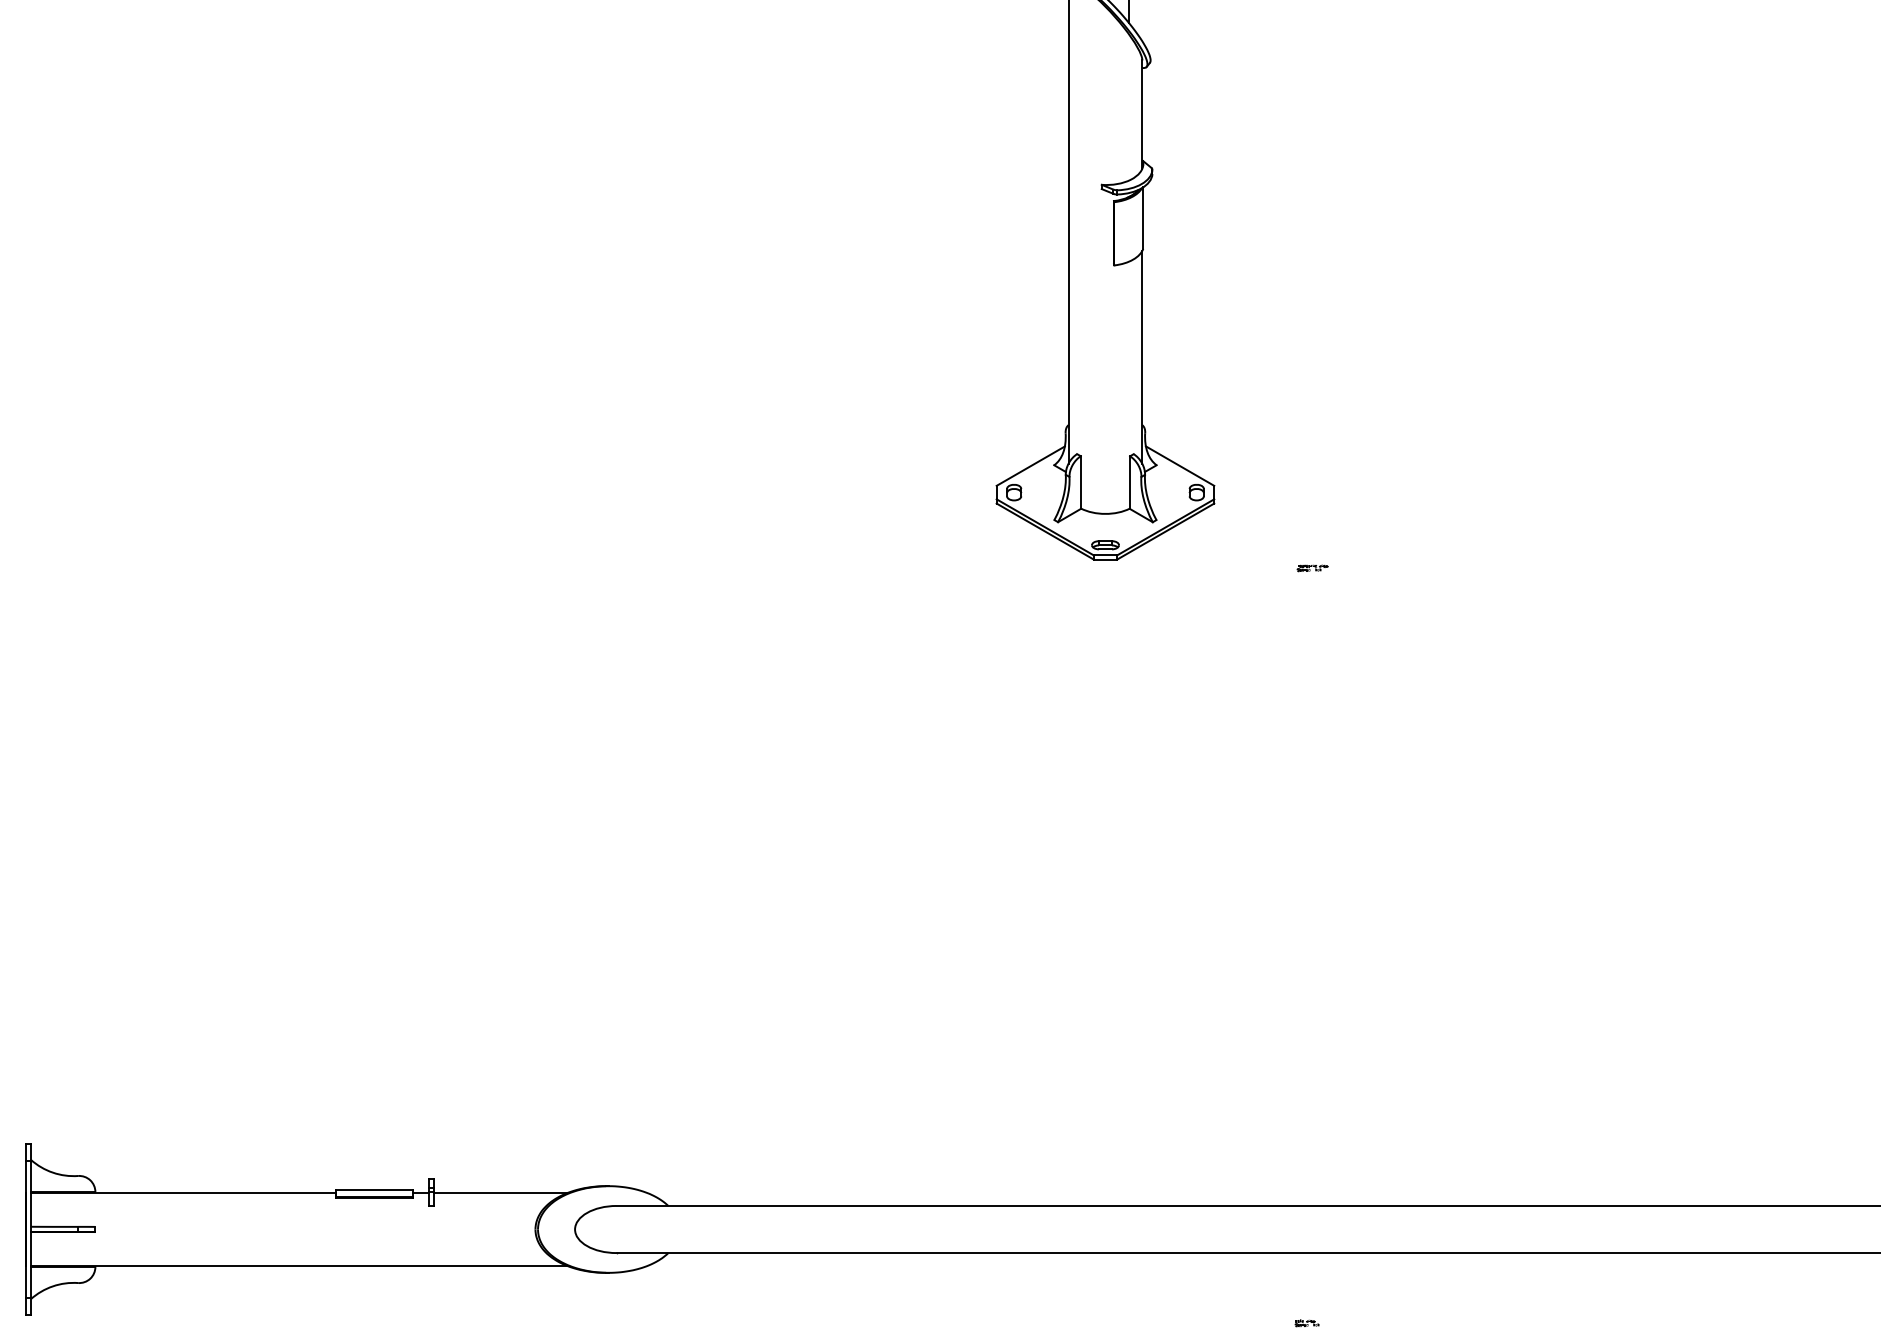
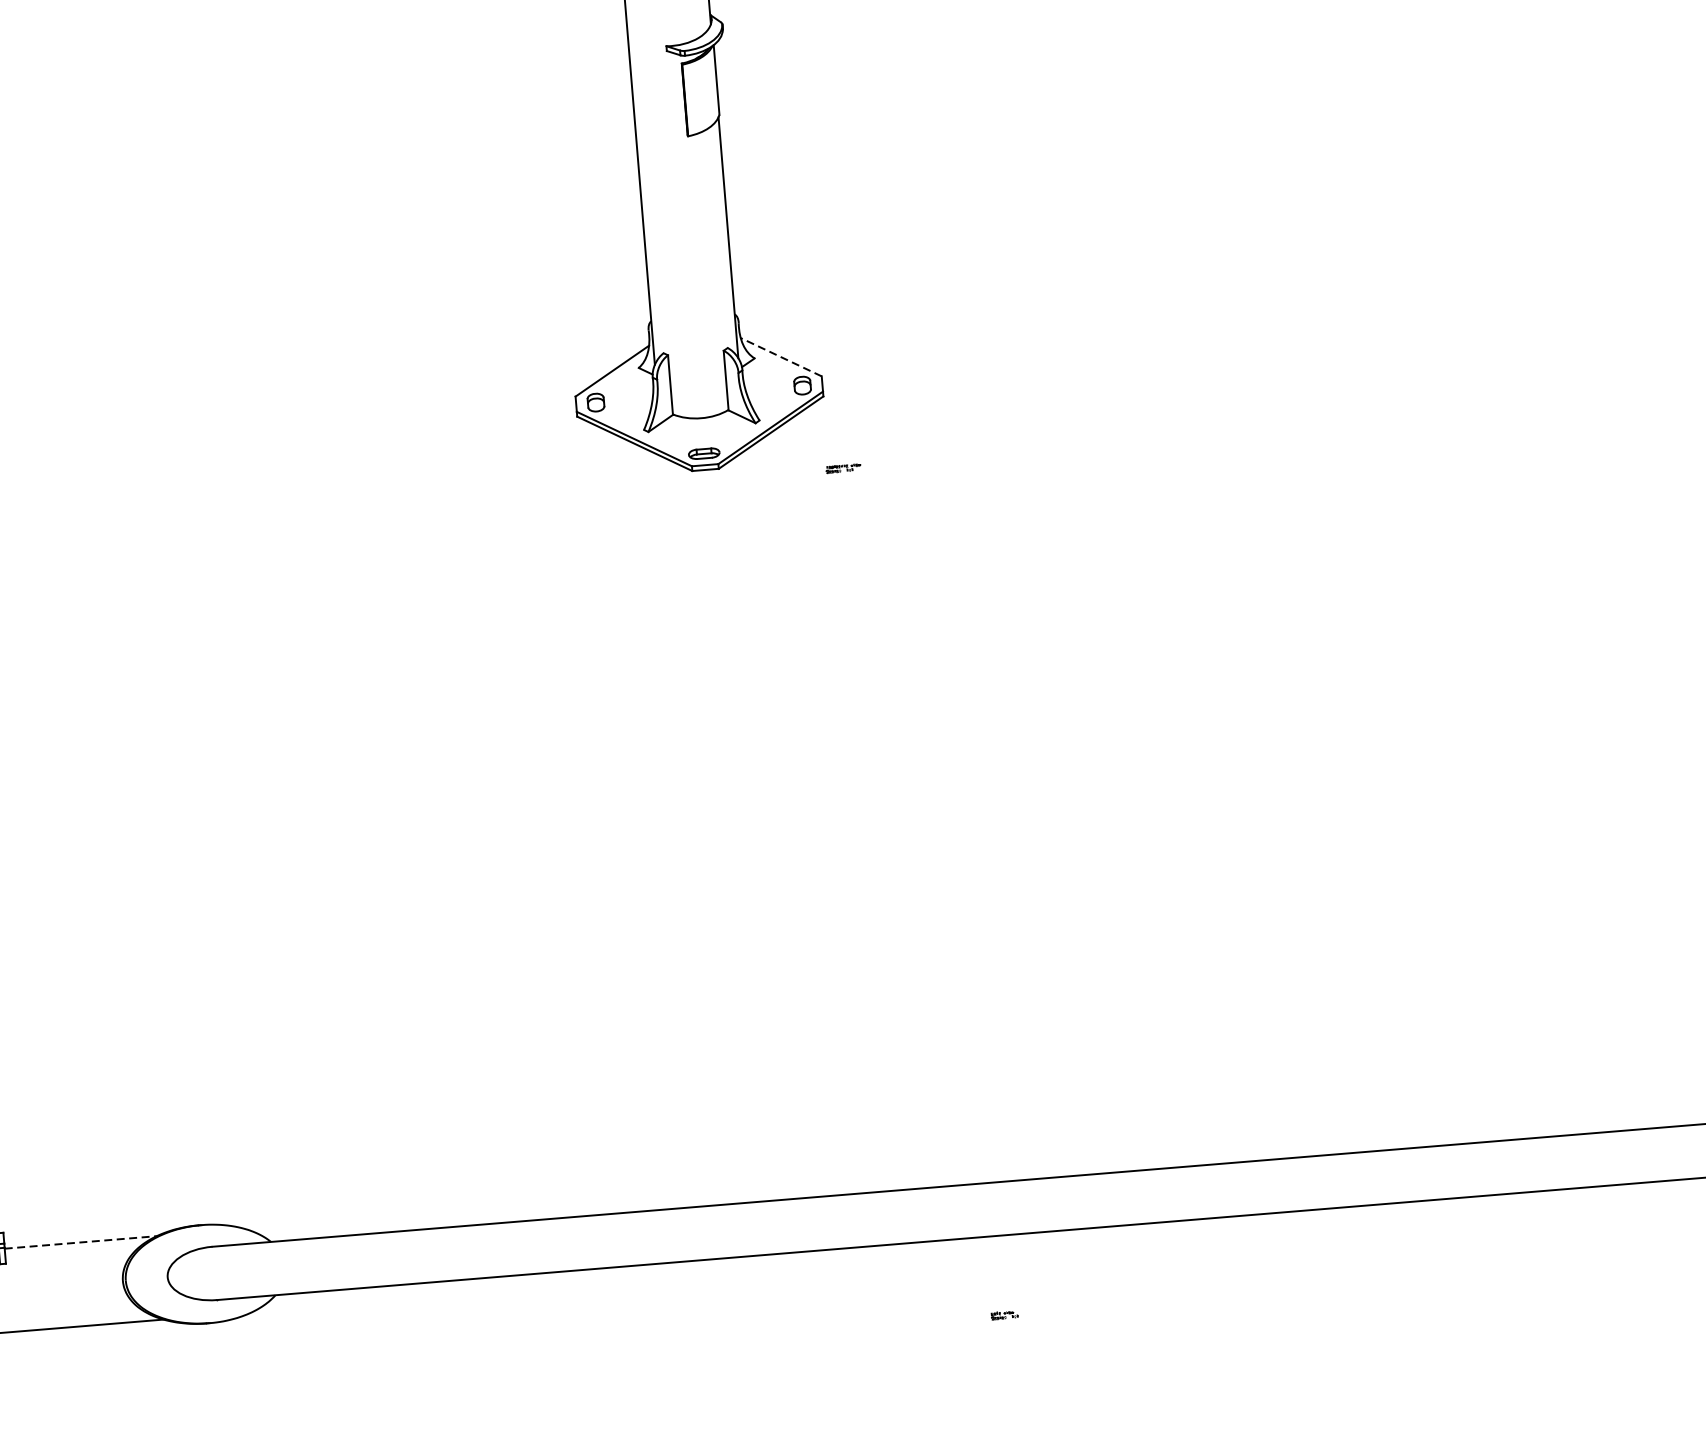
line: (1179, 465) -> (780, 356), solid -> dashed
part: (1312, 568) -> (843, 468), moved
line: (501, 1192) -> (81, 1242), solid -> dashed

